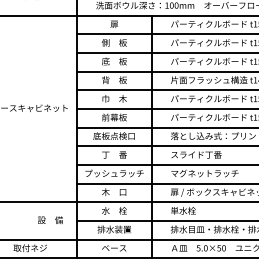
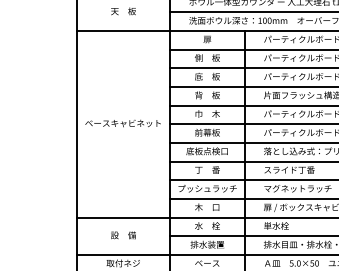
text: (50, 220) -> (123, 235), moved

